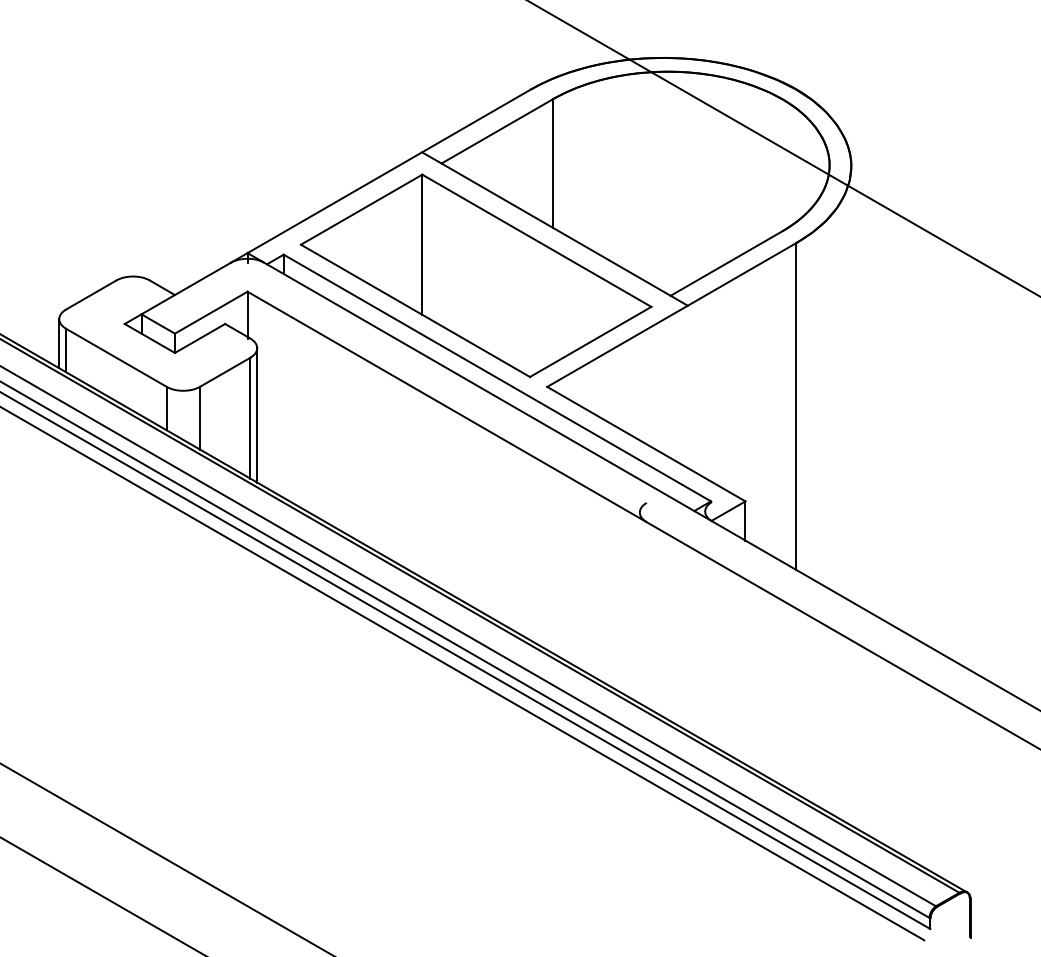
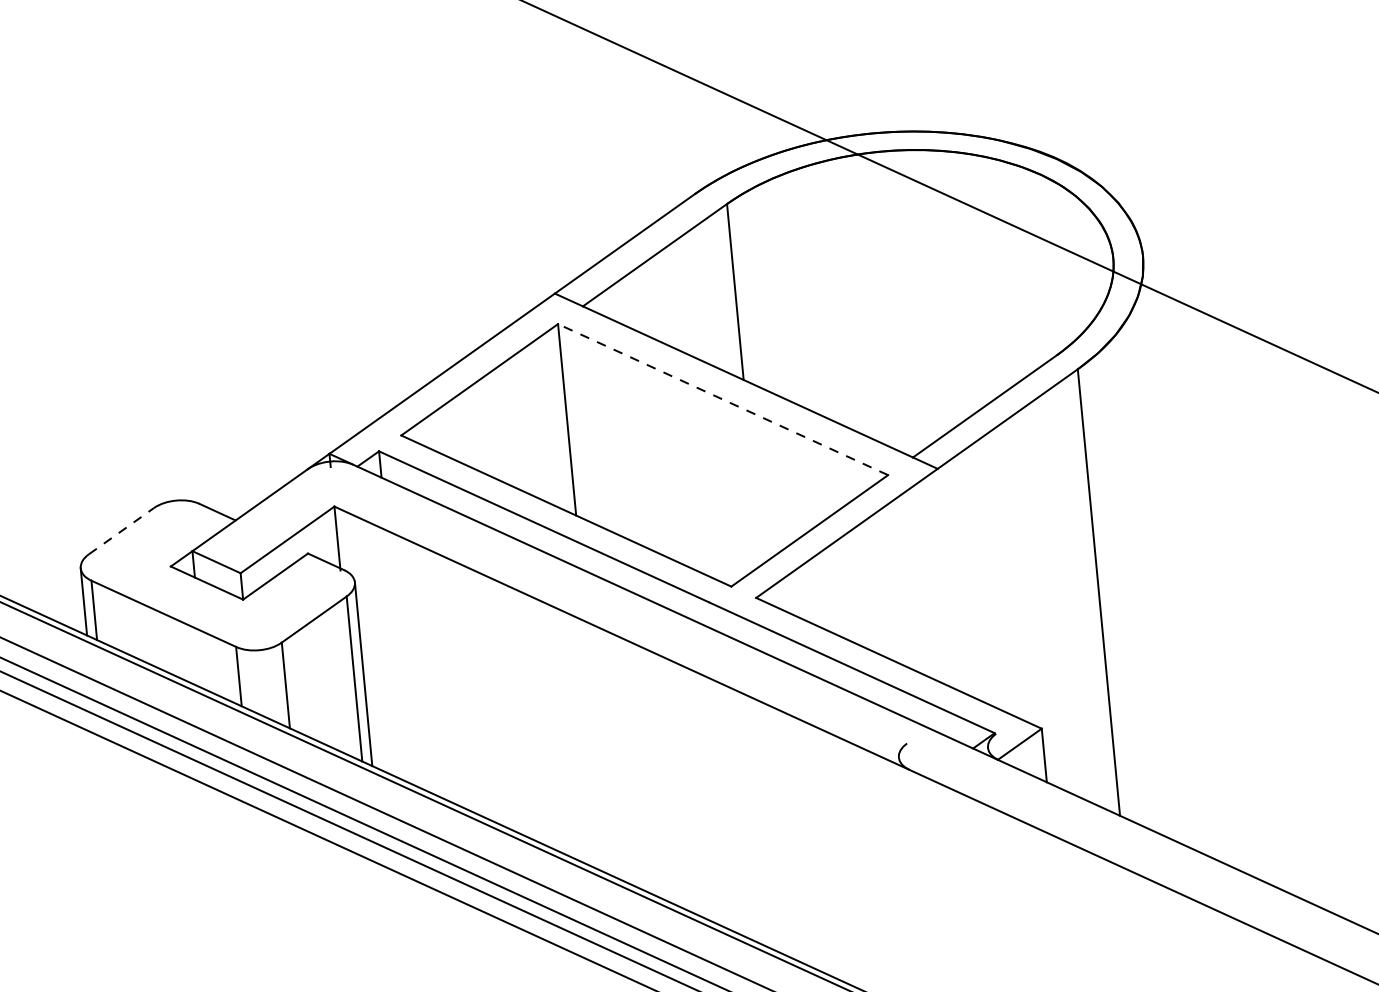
line: (536, 240) -> (722, 399), solid -> dashed
line: (91, 295) -> (121, 531), solid -> dashed

